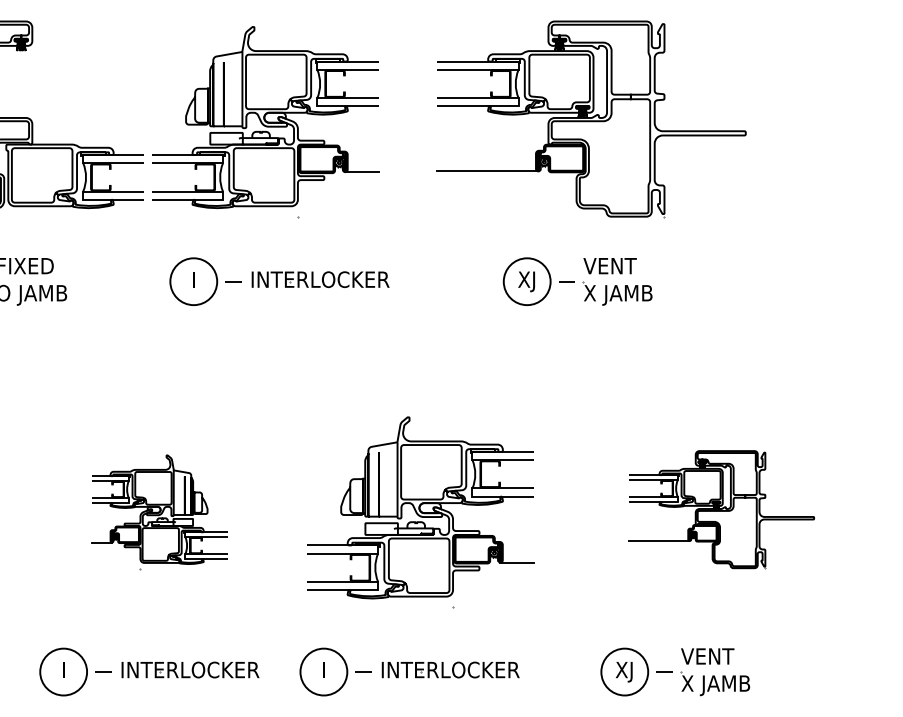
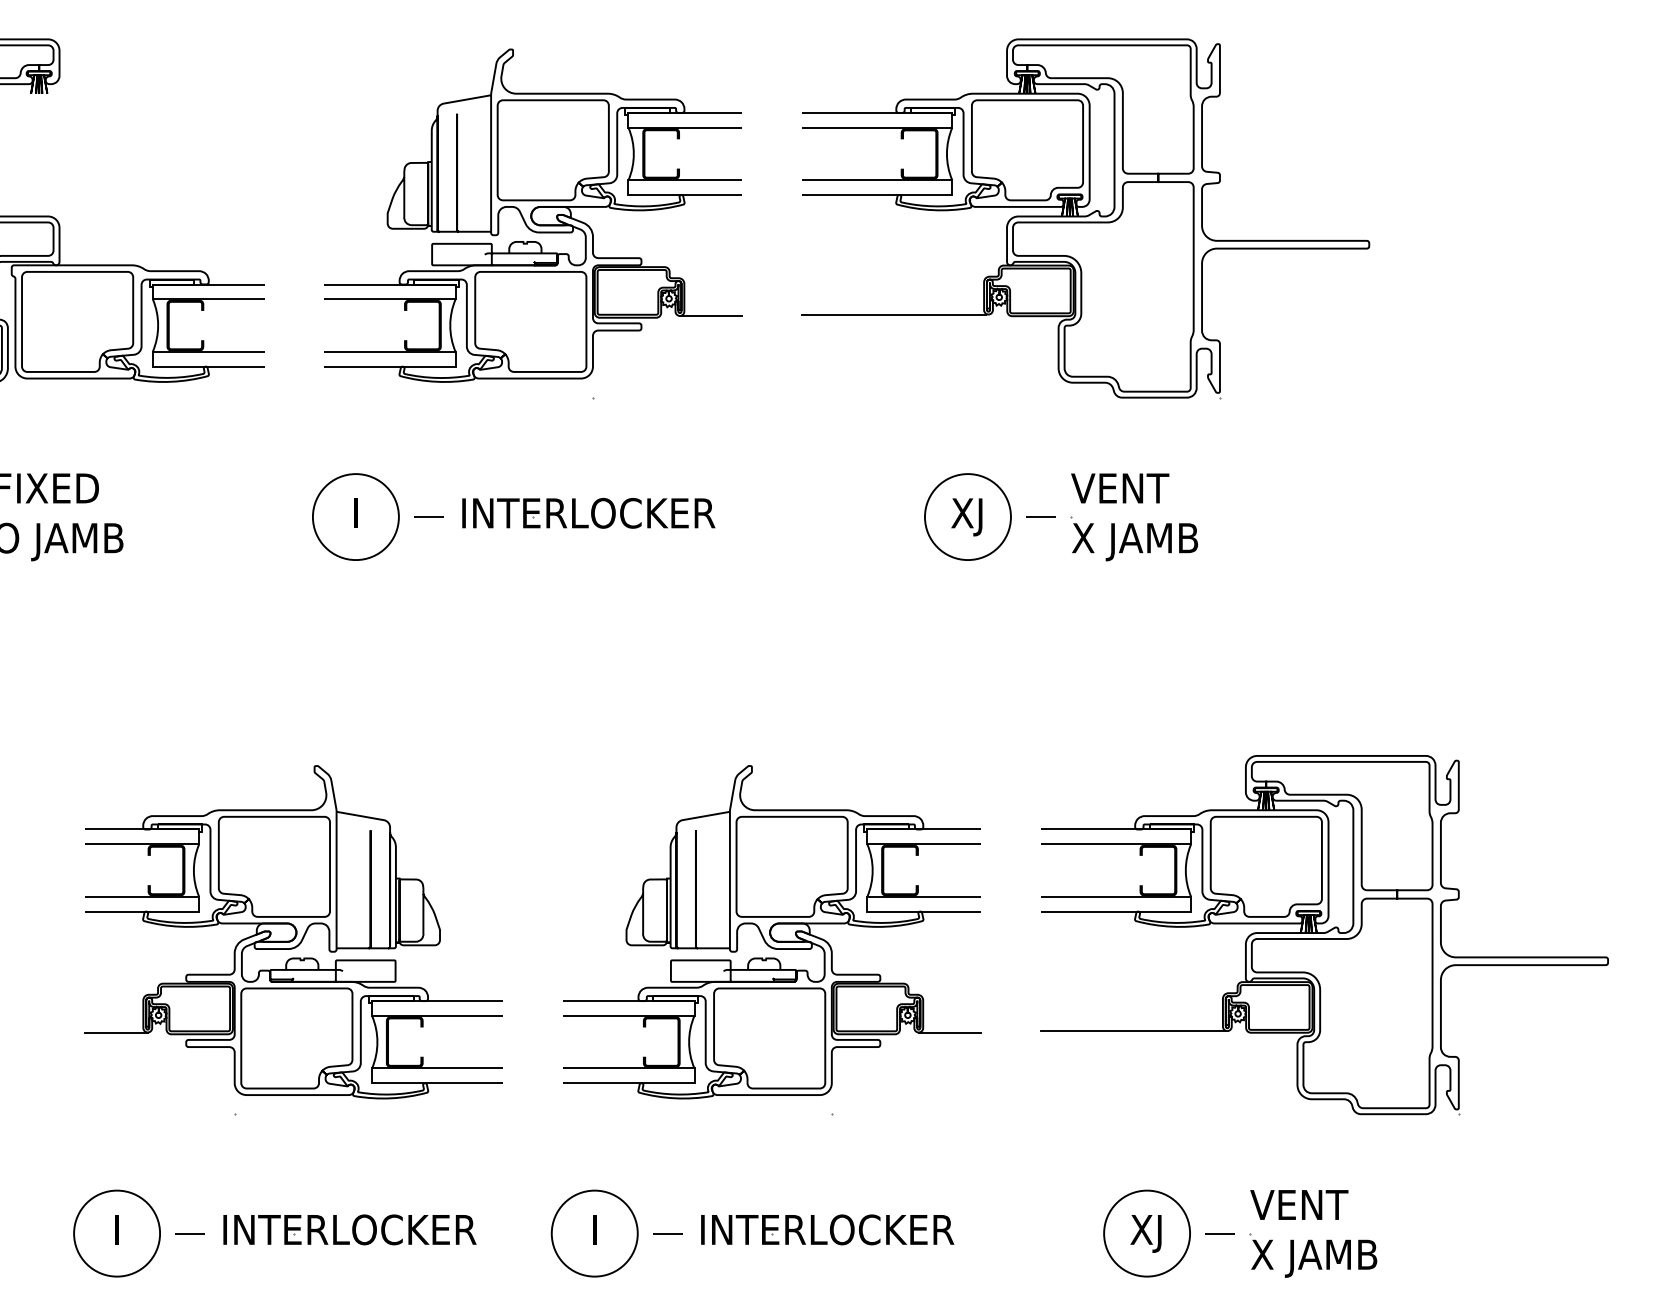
part: (265, 122) -> (533, 224), moved
part: (721, 509) -> (1324, 935), size x1.67
part: (159, 512) -> (292, 940), size x1.67

